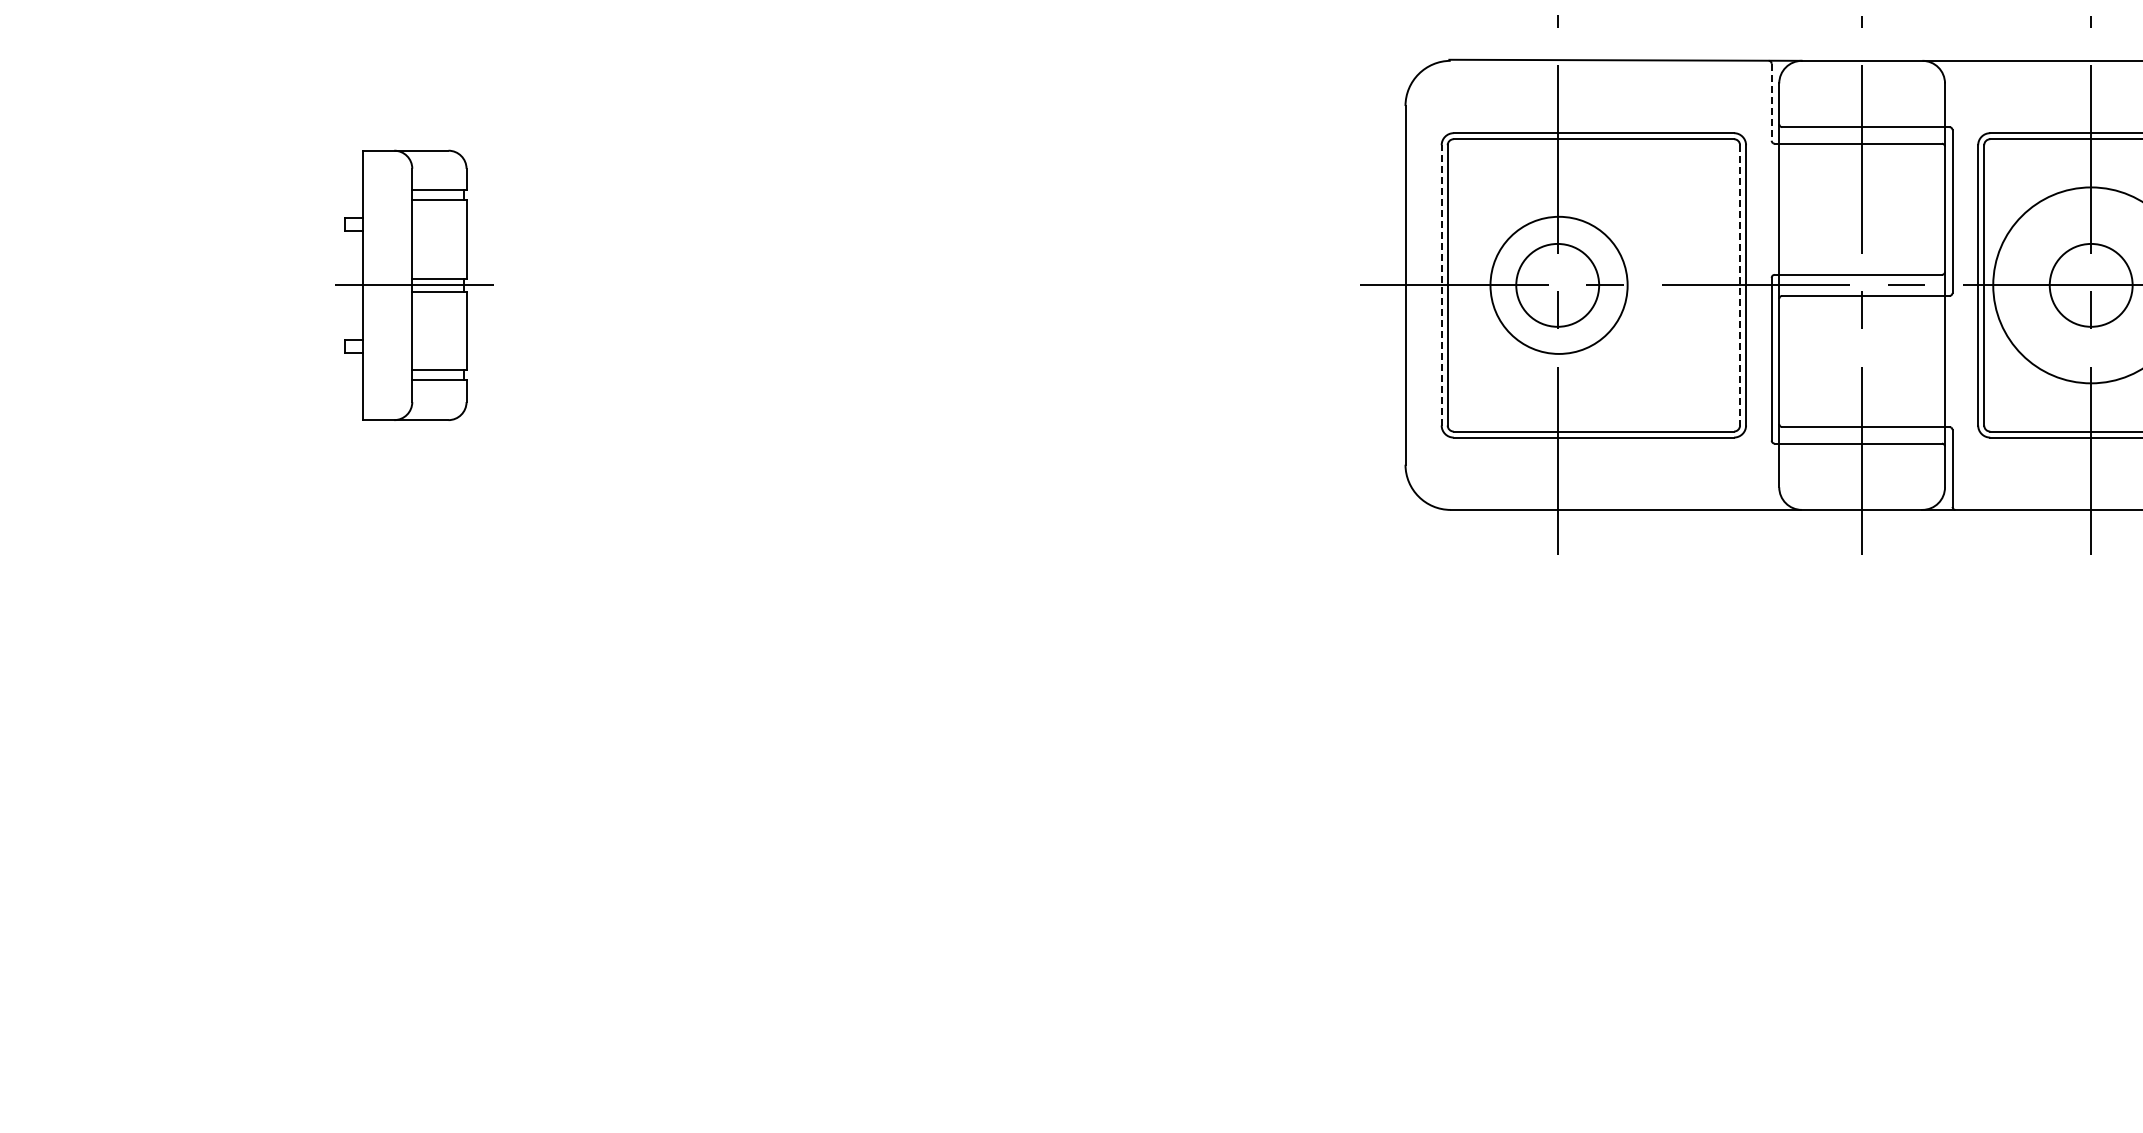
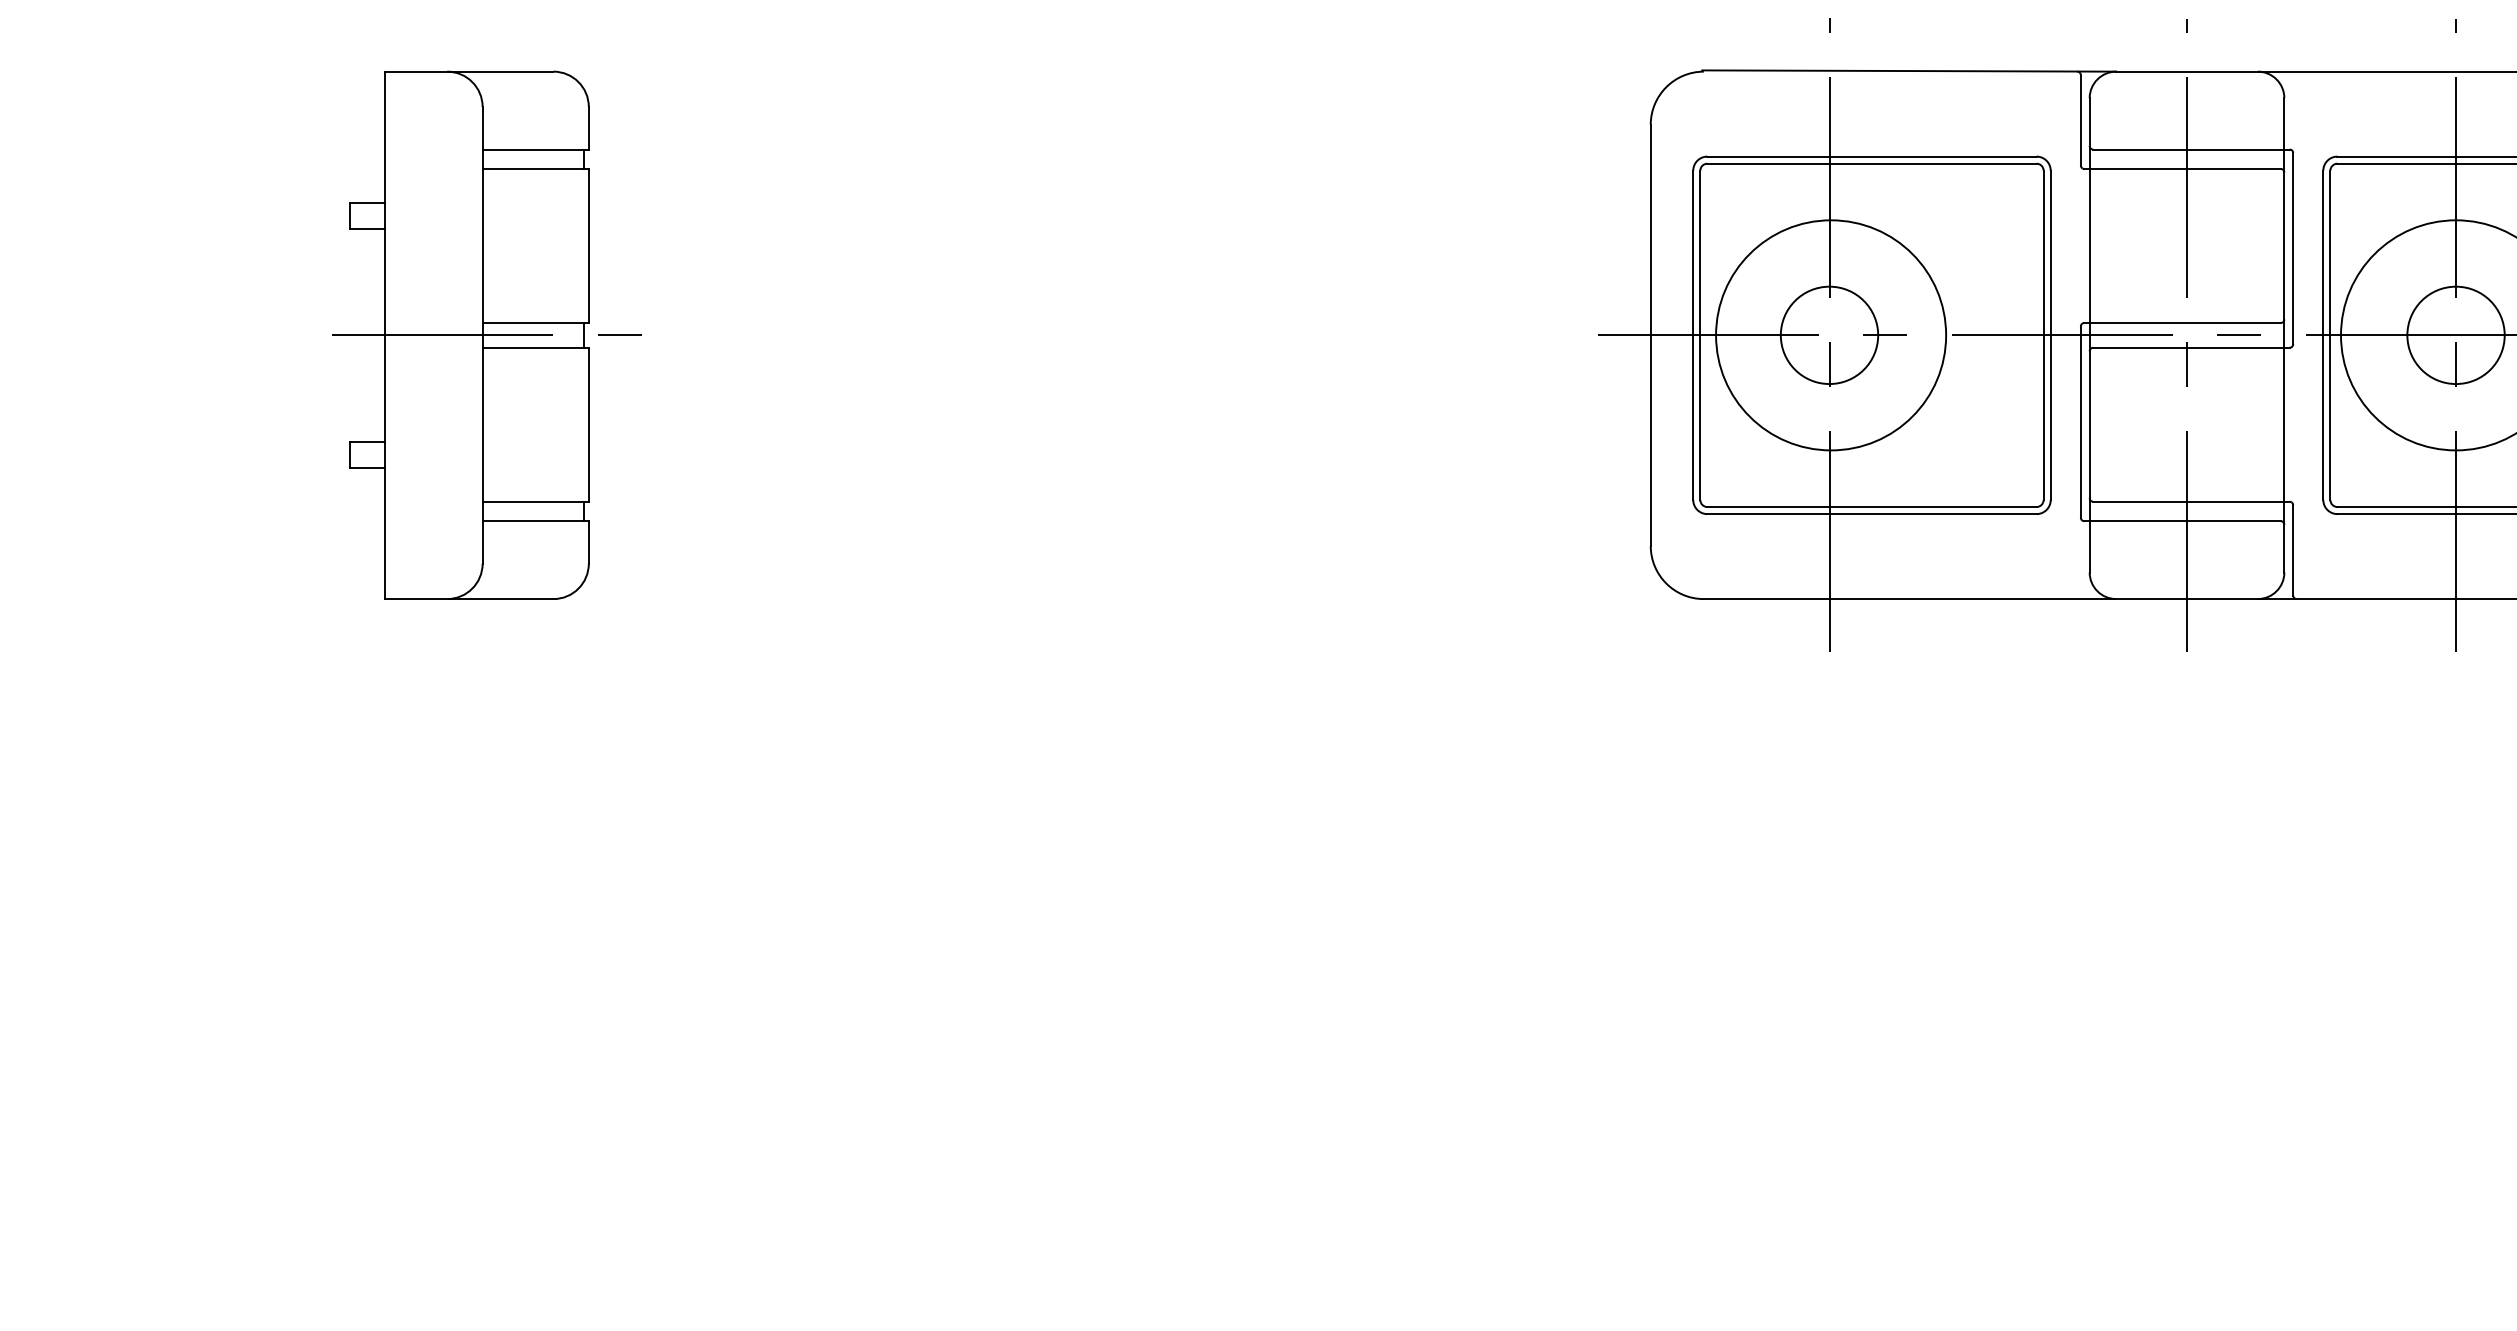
line: (1771, 102) -> (2080, 120), dashed -> solid
line: (1441, 284) -> (1693, 334), dashed -> solid
part: (414, 285) -> (486, 335), size x1.67
circle: (1559, 285) -> (1831, 335), size x1.43
line: (1740, 285) -> (2044, 335), dashed -> solid

